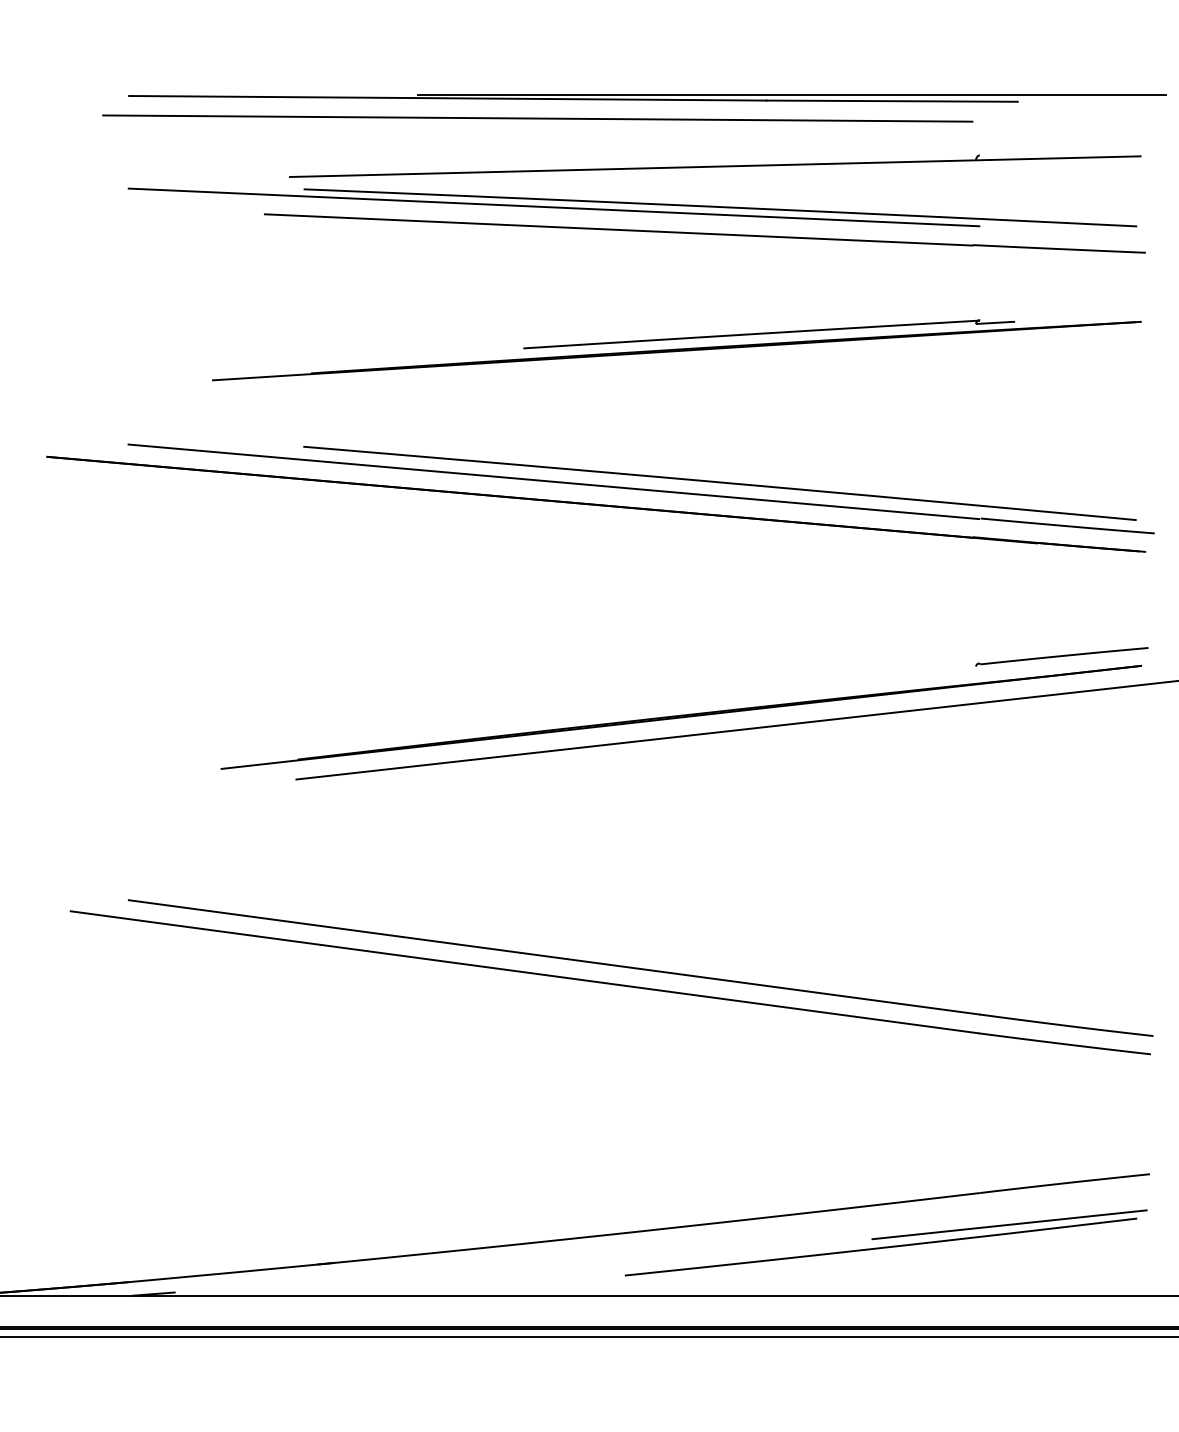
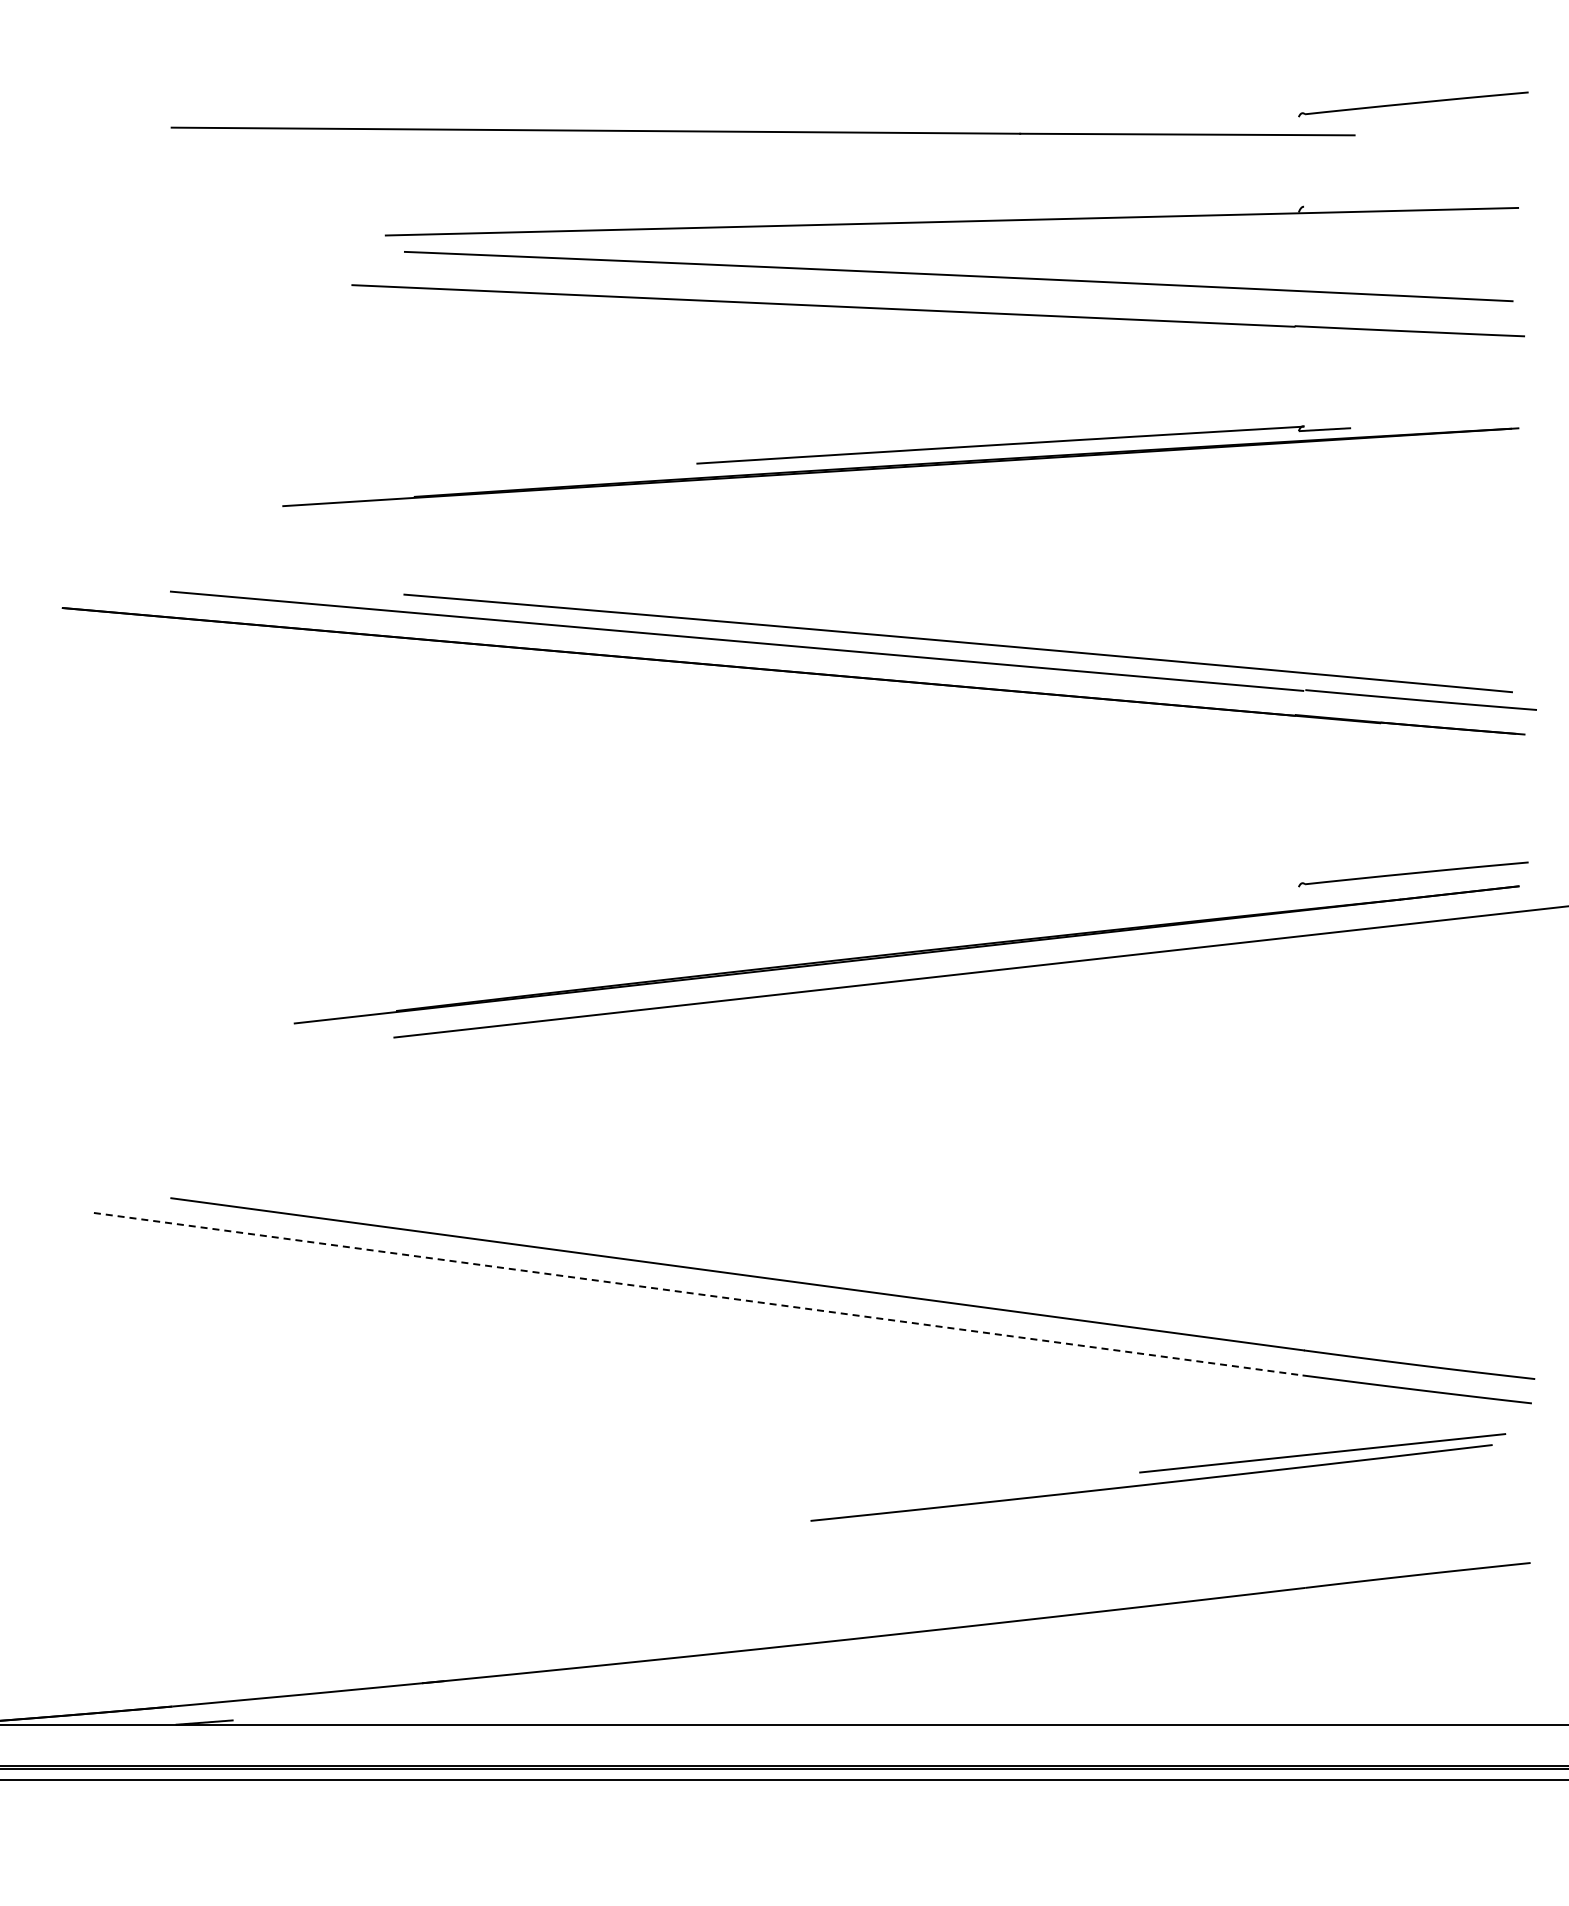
part: (1062, 78) -> (1413, 104), added
line: (792, 94) -> (1054, 125), removed
line: (537, 118) -> (715, 157), removed
line: (554, 207) -> (737, 275), removed
line: (524, 972) -> (698, 1294), solid -> dashed
part: (886, 1242) -> (1158, 1477), moved

